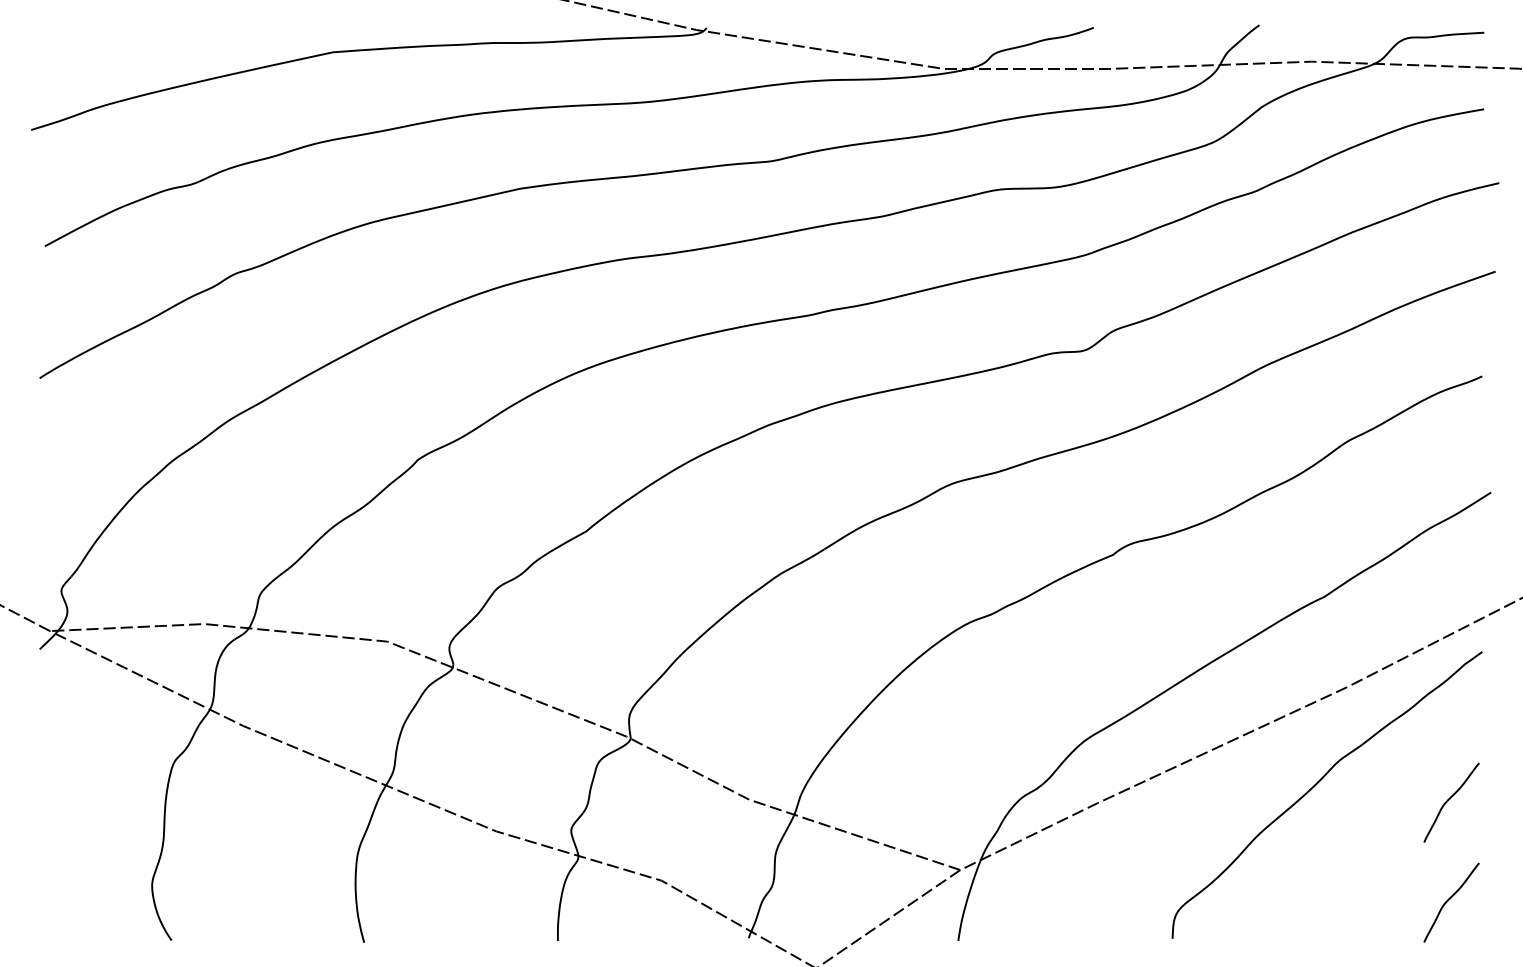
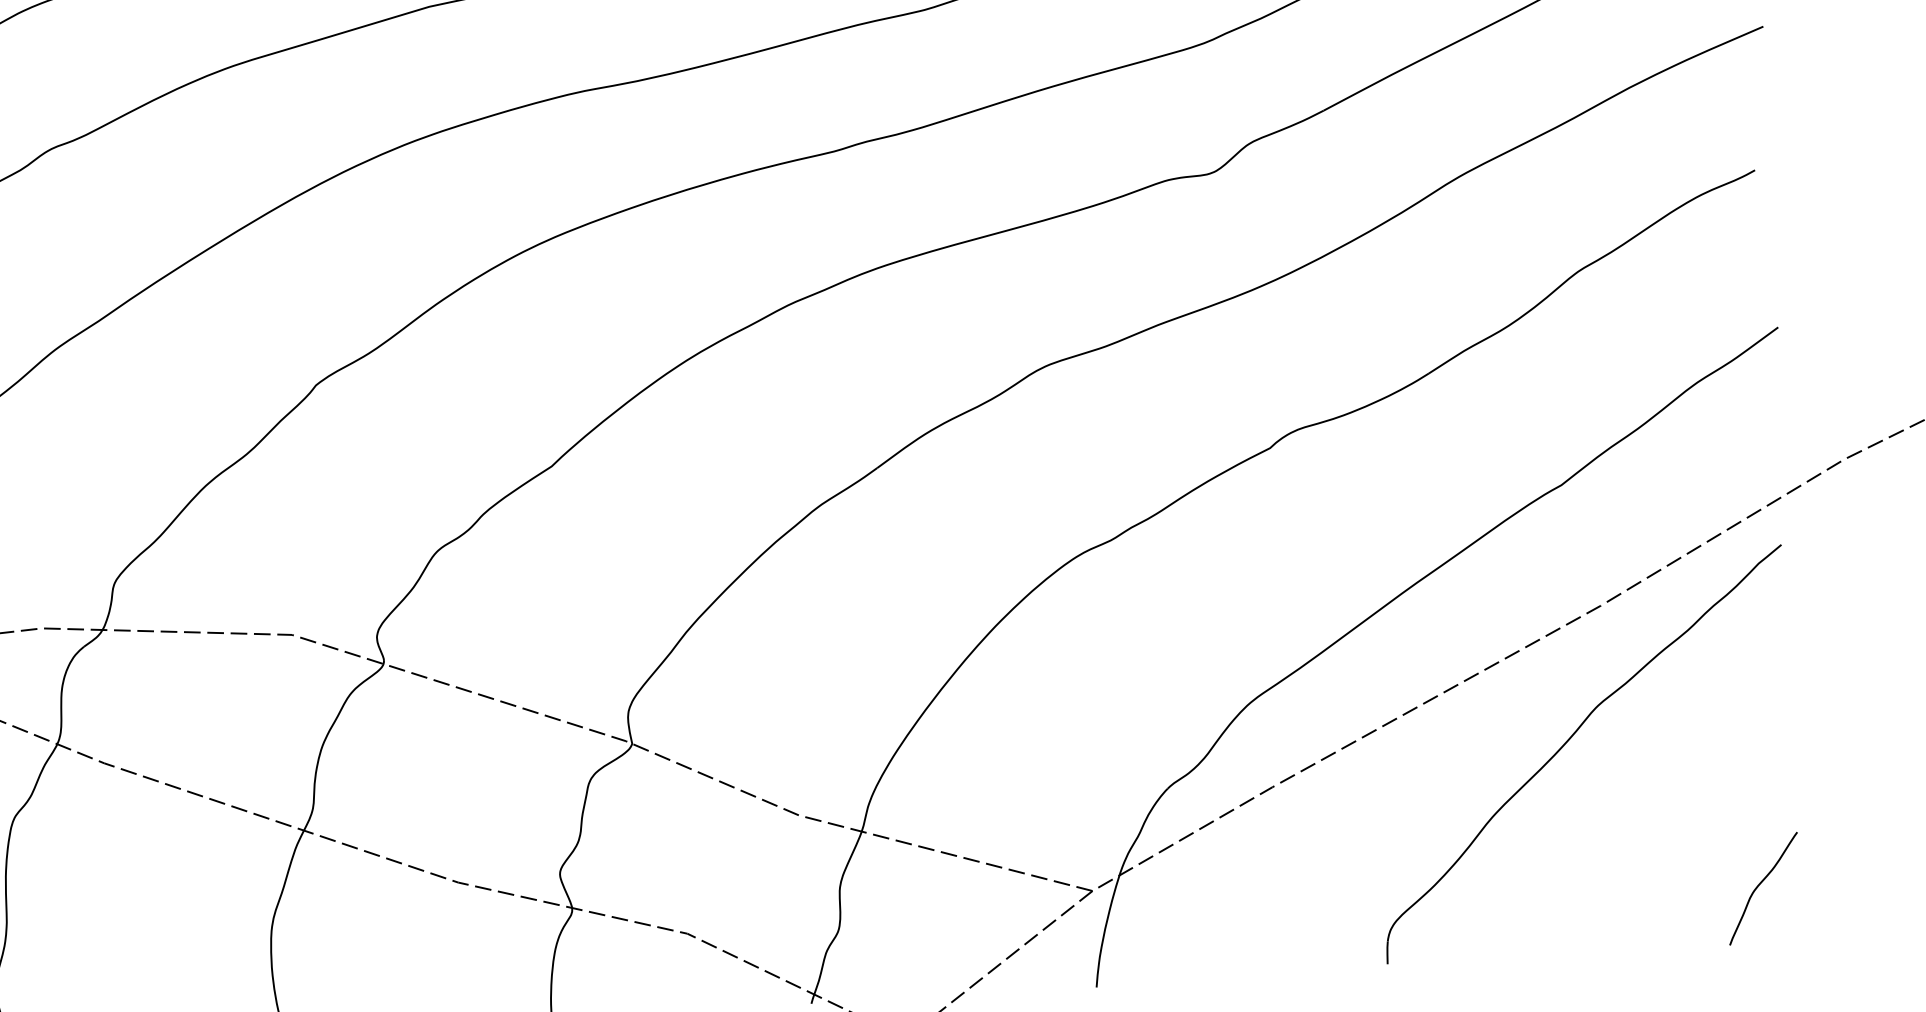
curve: (1449, 800) -> (1750, 749), removed

